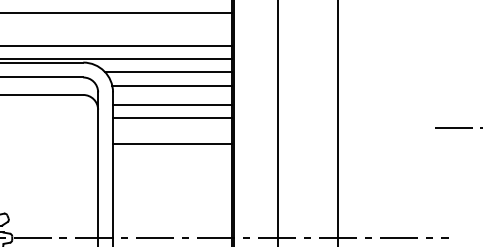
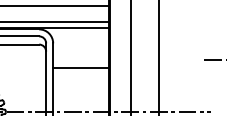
line: (169, 71) -> (79, 33), removed
line: (171, 86) -> (80, 40), removed
line: (173, 105) -> (81, 49), removed
line: (173, 118) -> (81, 55), removed

